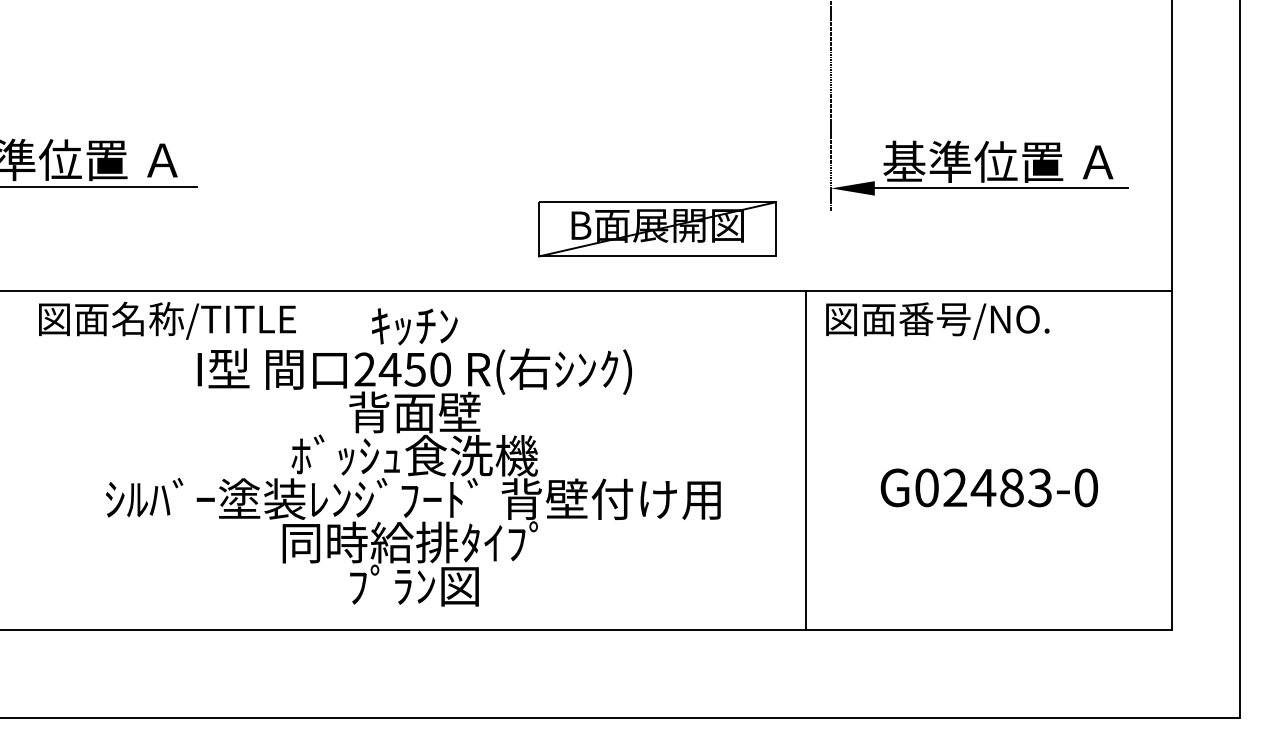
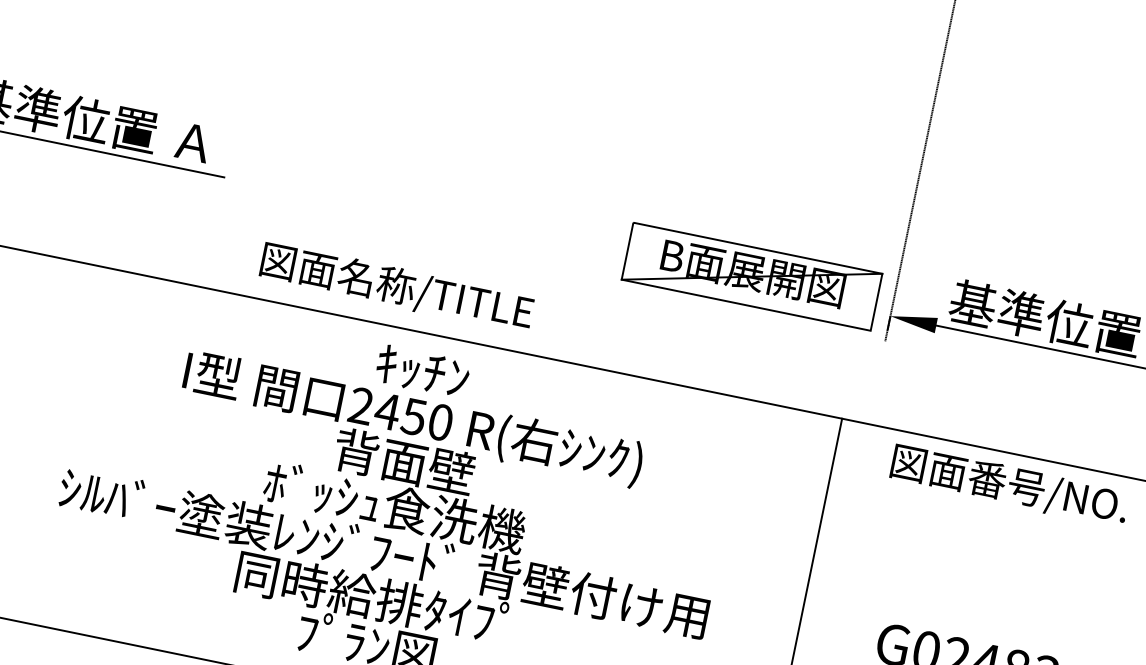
part: (657, 229) -> (752, 276), moved
text: (167, 320) -> (397, 287), moved
text: (937, 320) -> (1009, 485), moved

